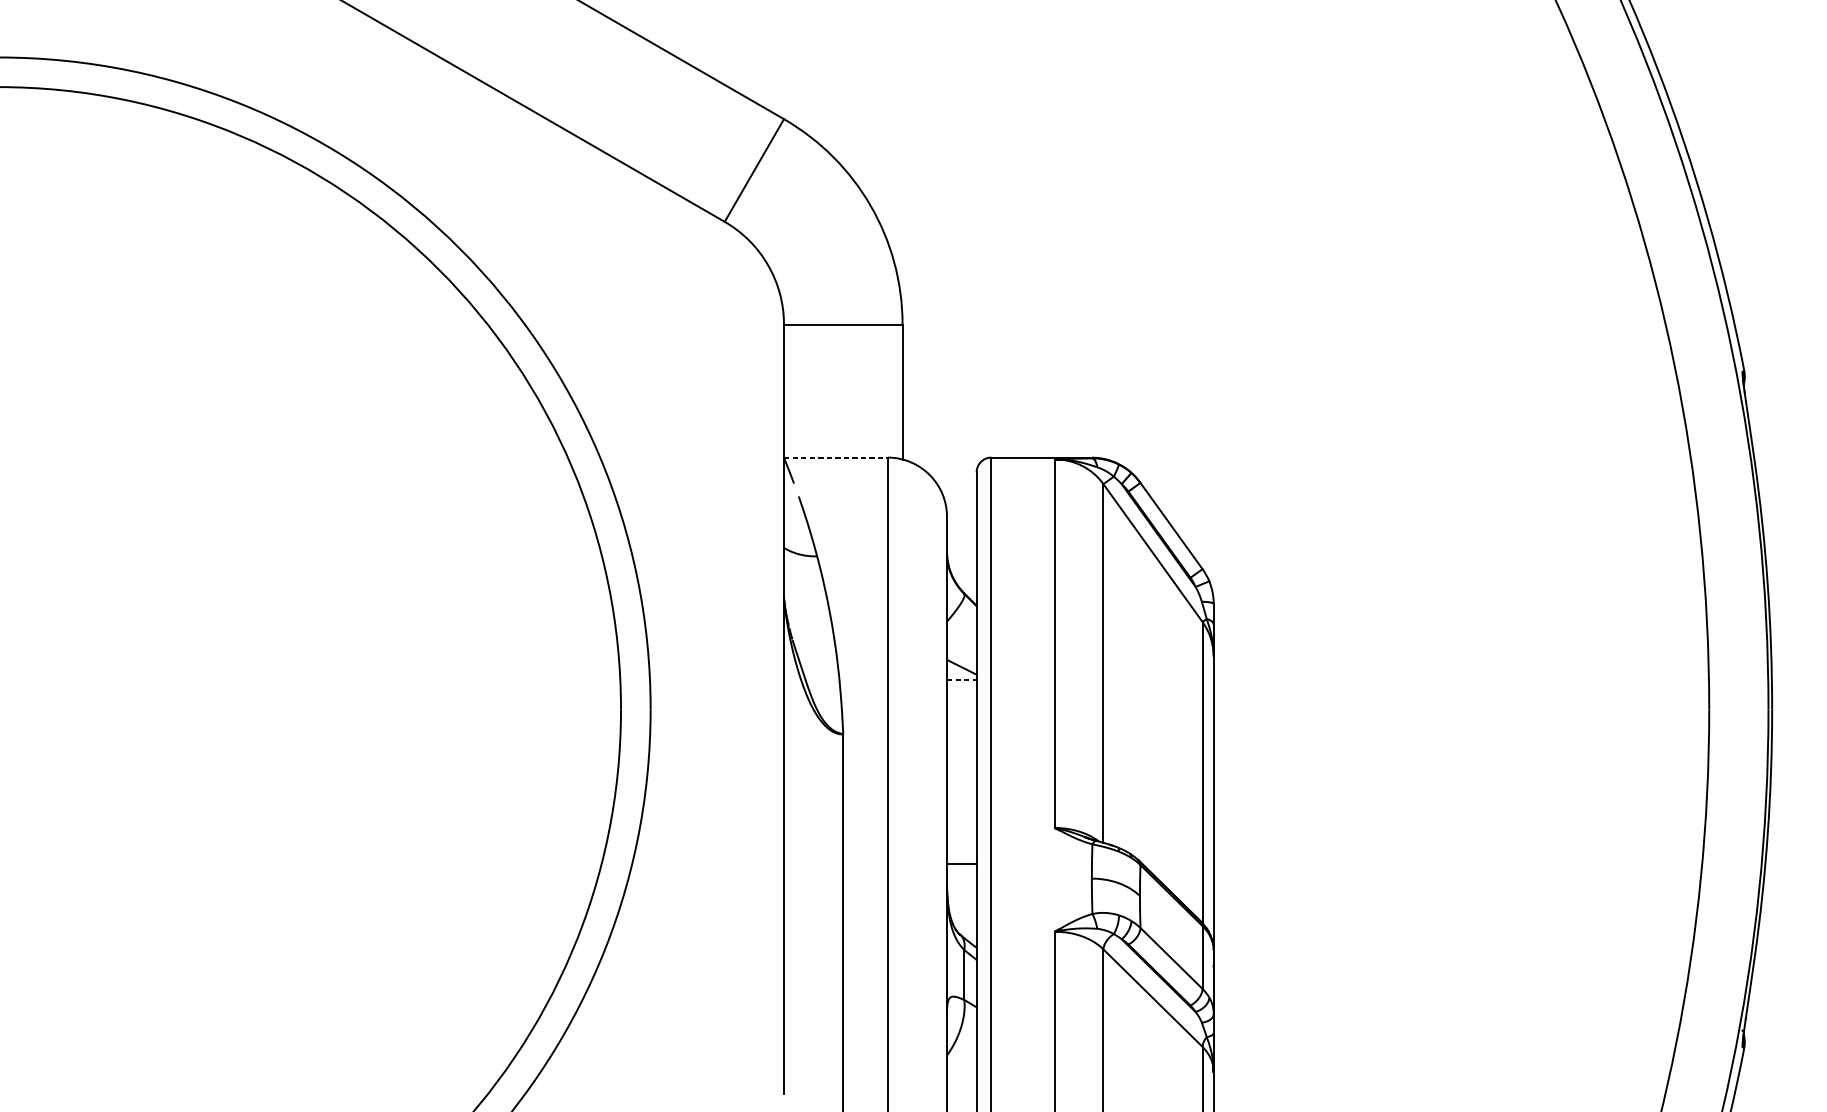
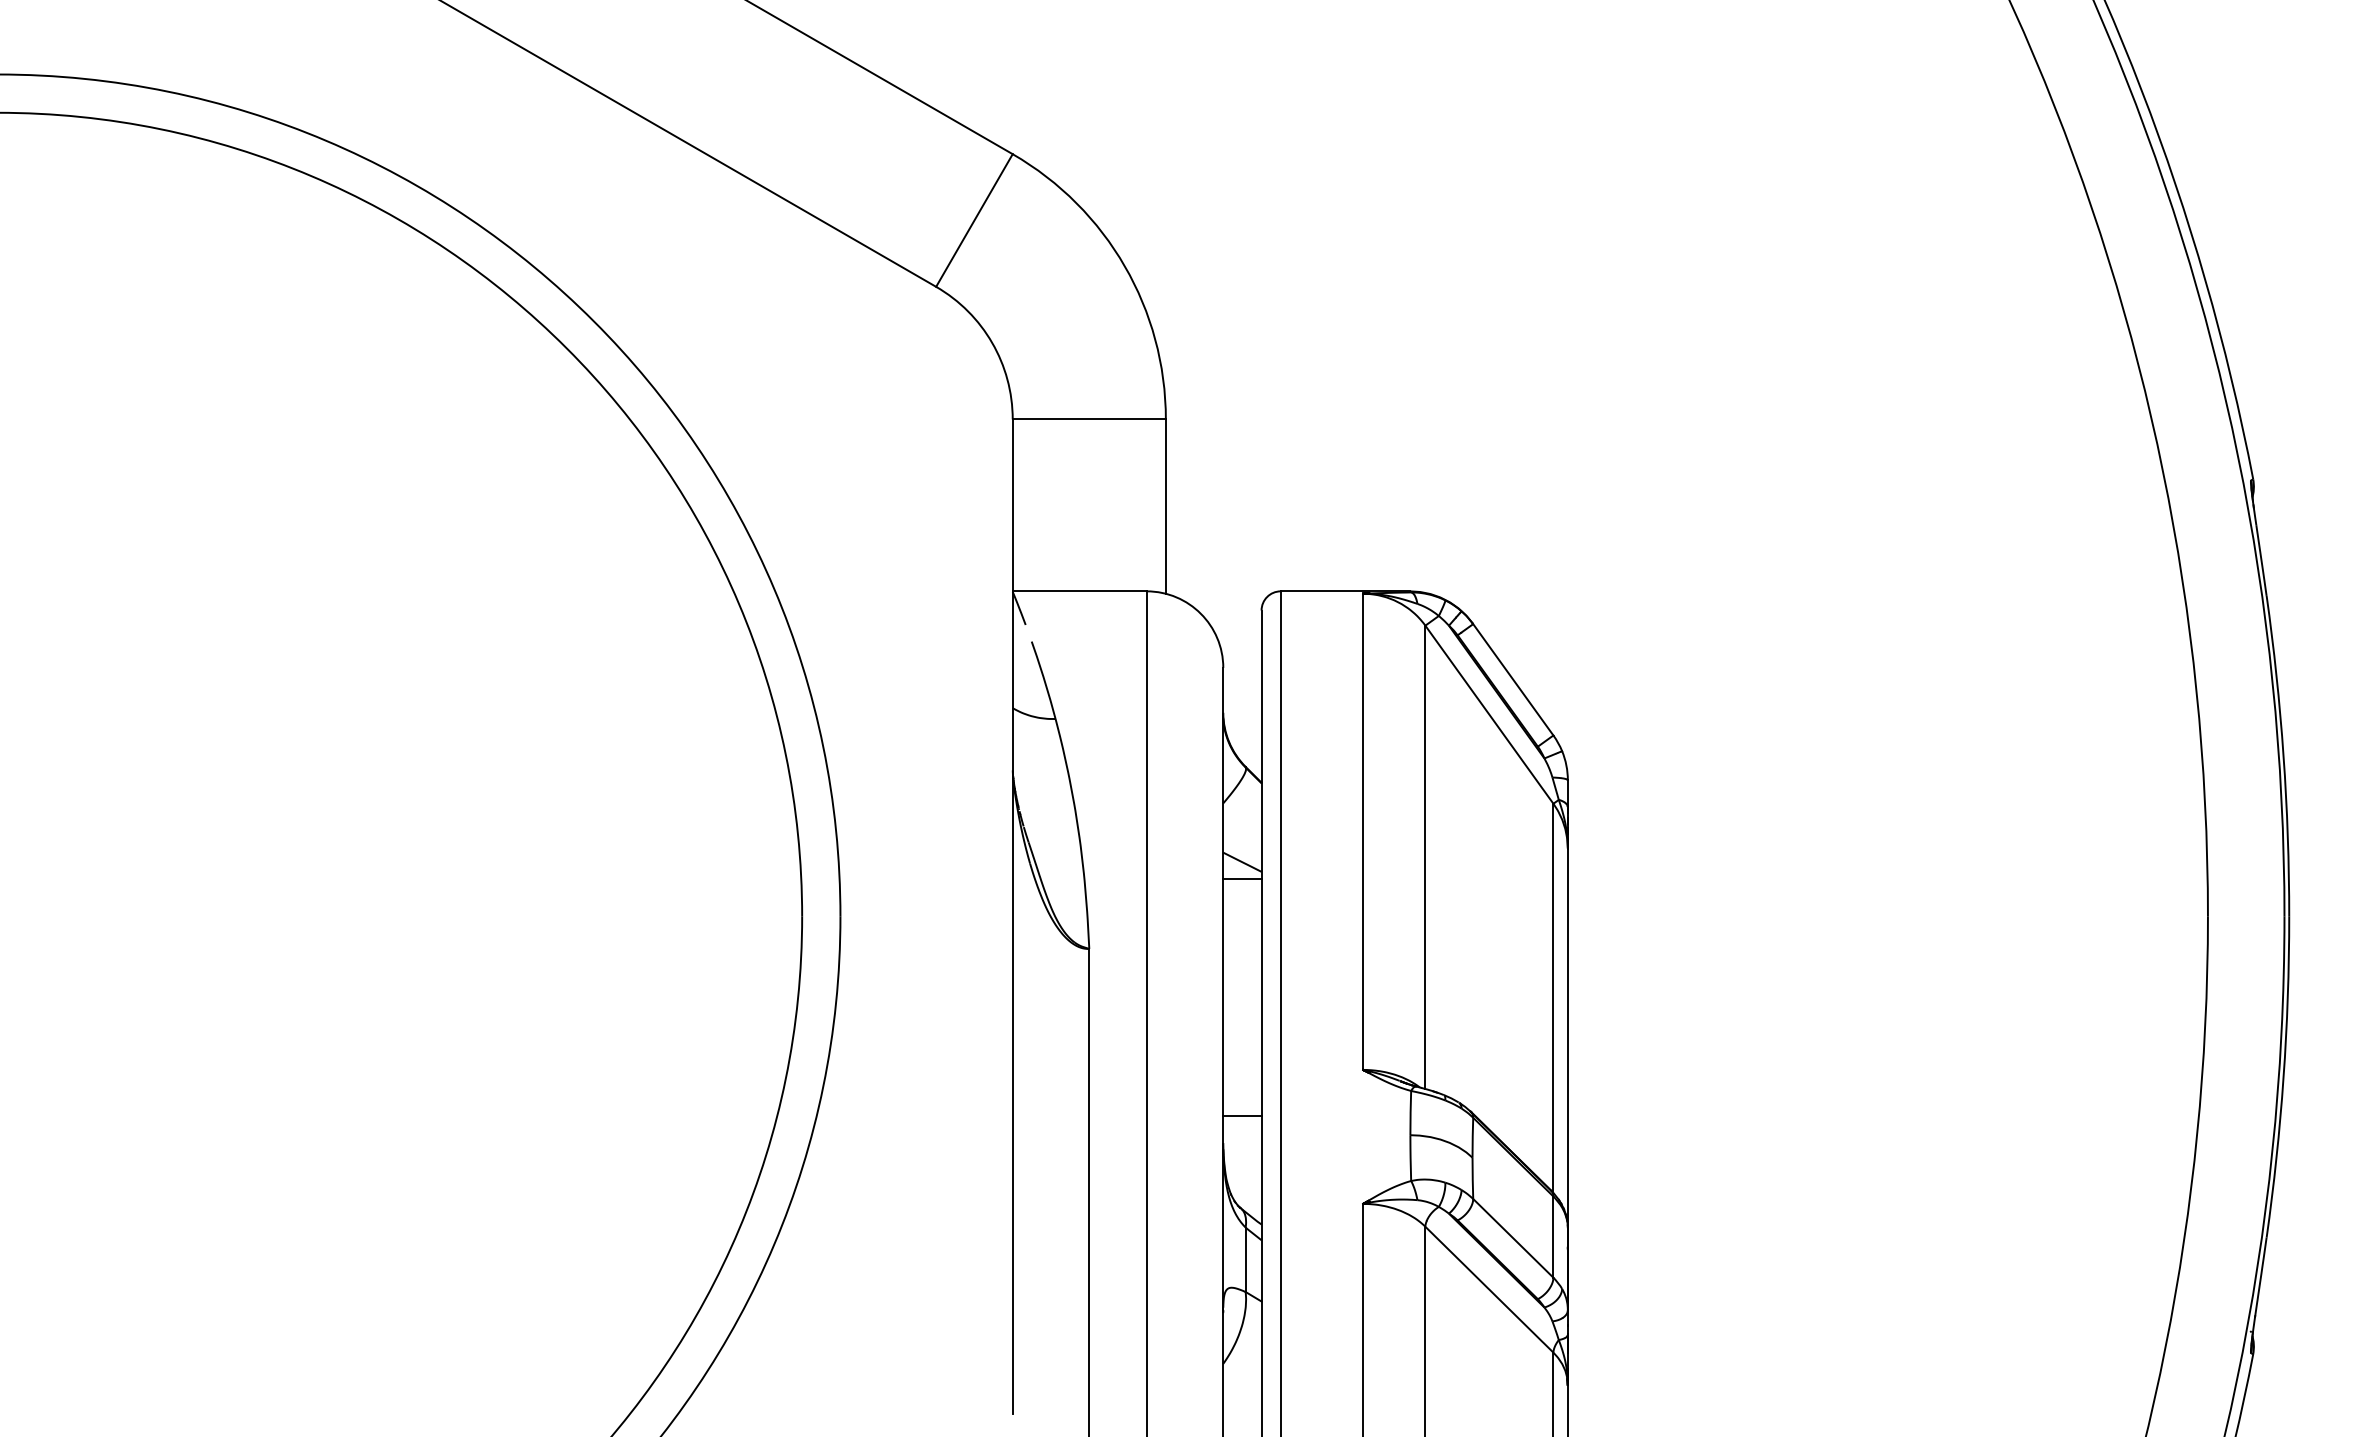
line: (835, 457) -> (1079, 591), dashed -> solid
line: (961, 680) -> (1242, 879), dashed -> solid

